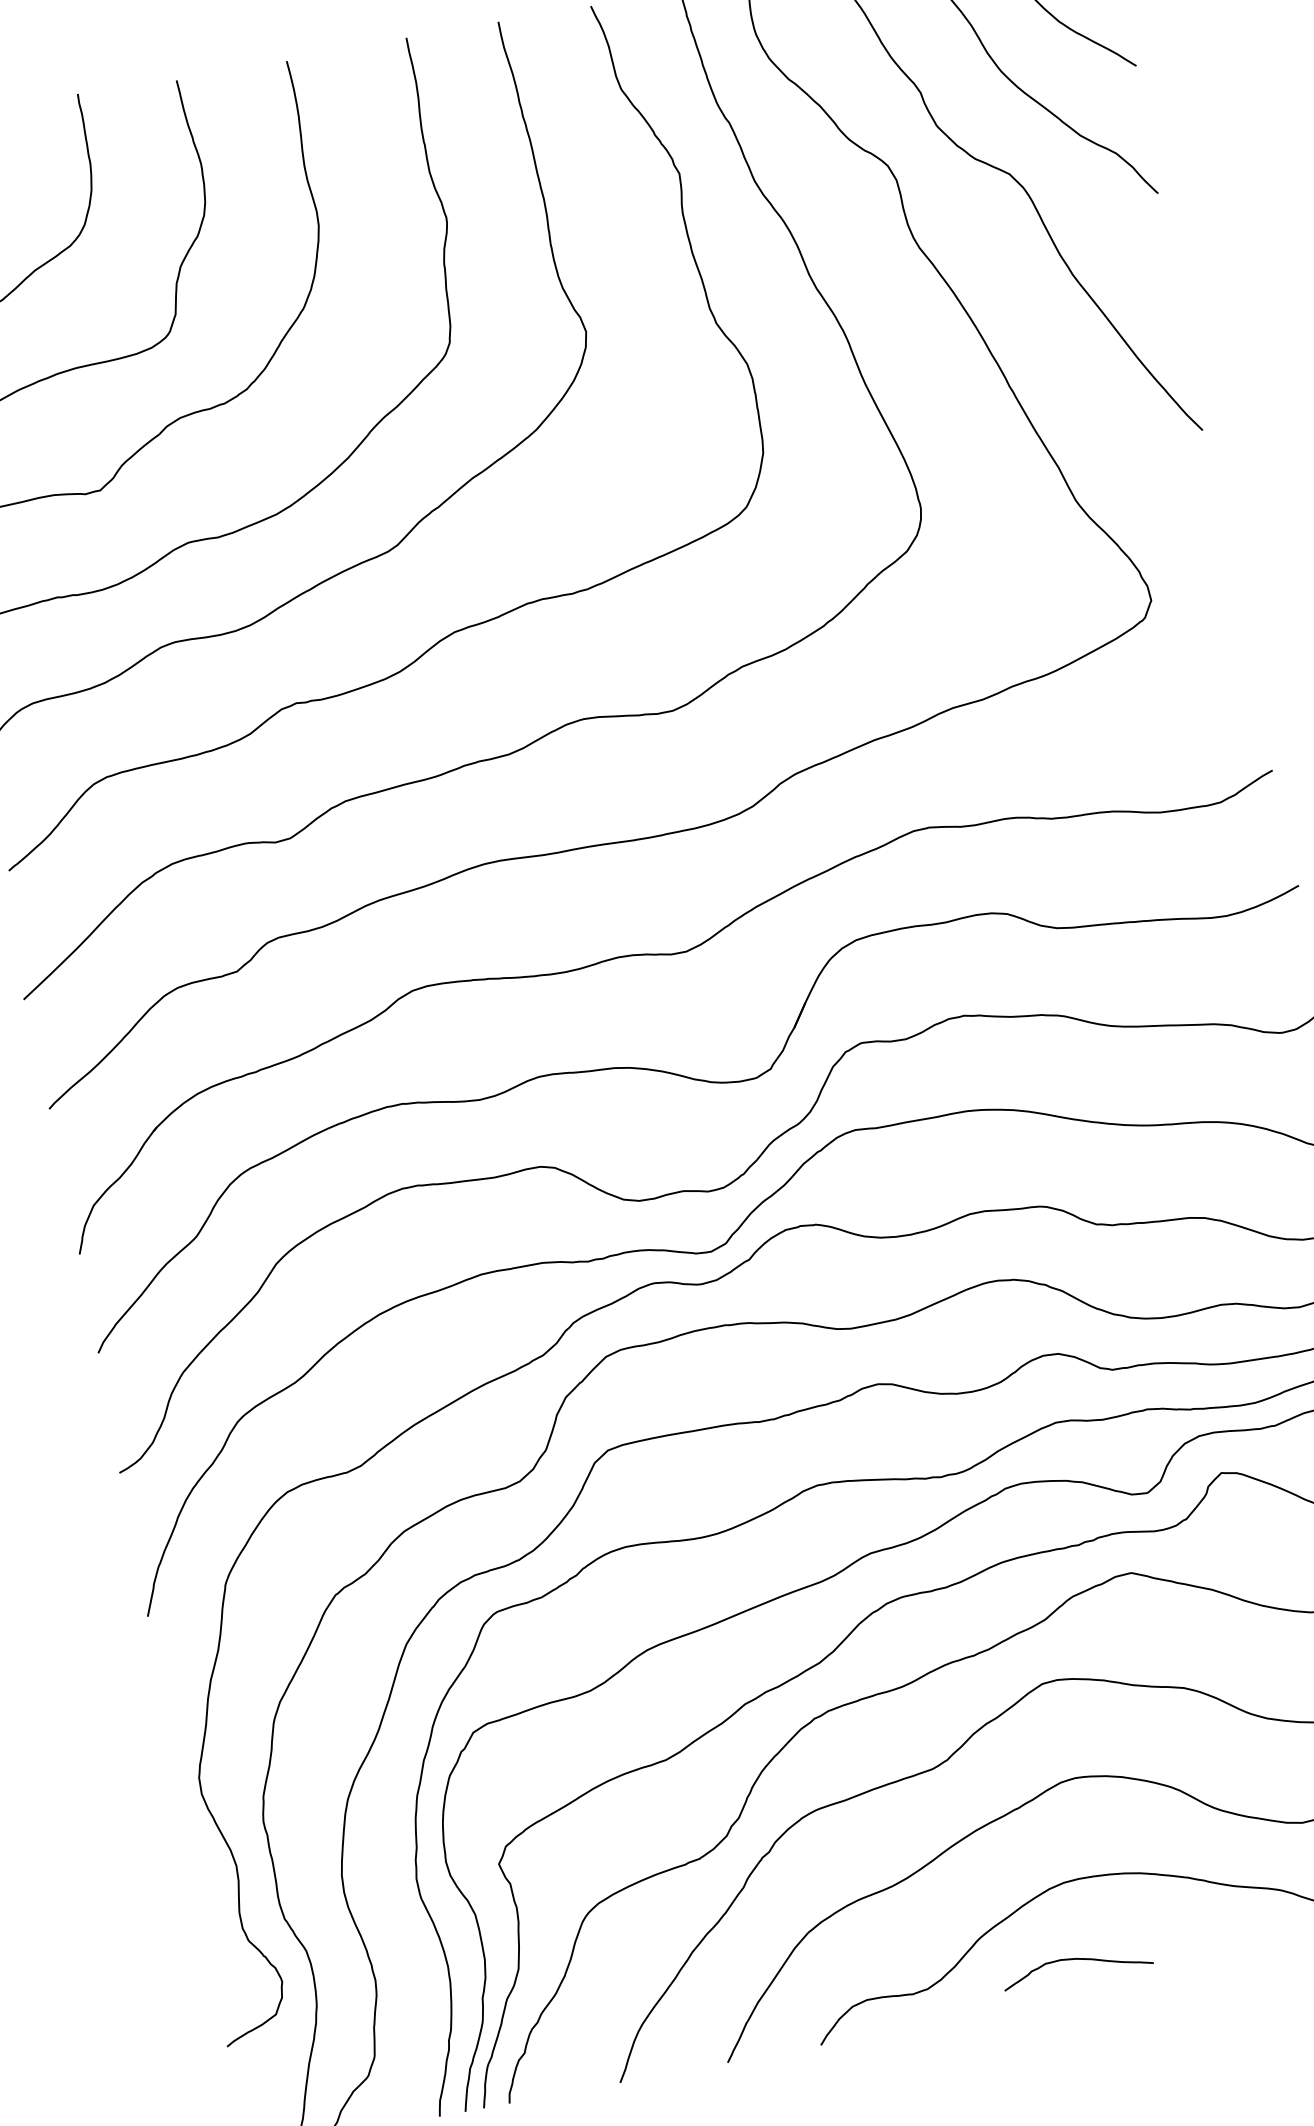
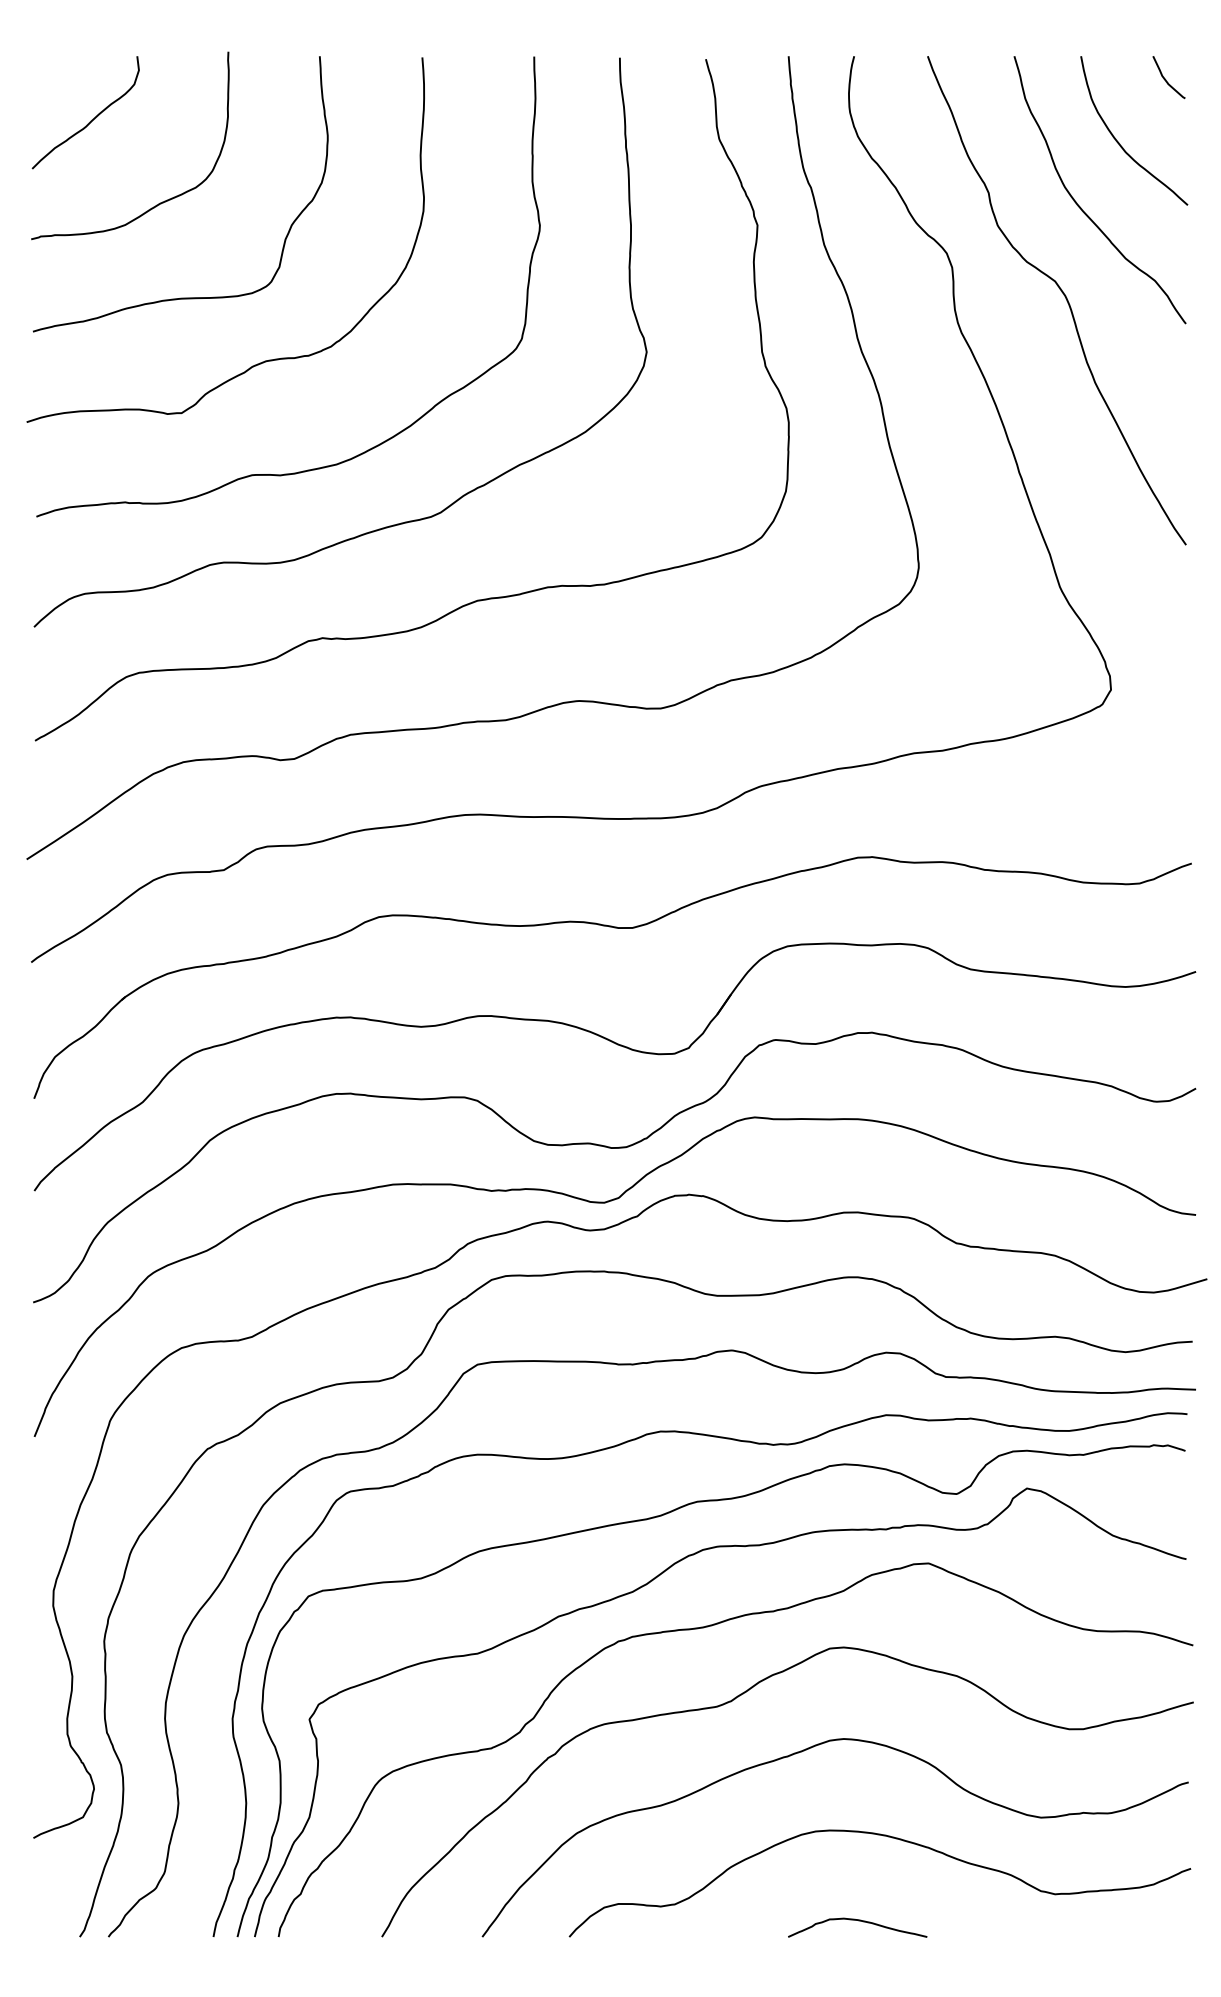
curve: (1076, 1960) -> (858, 1921), moved

